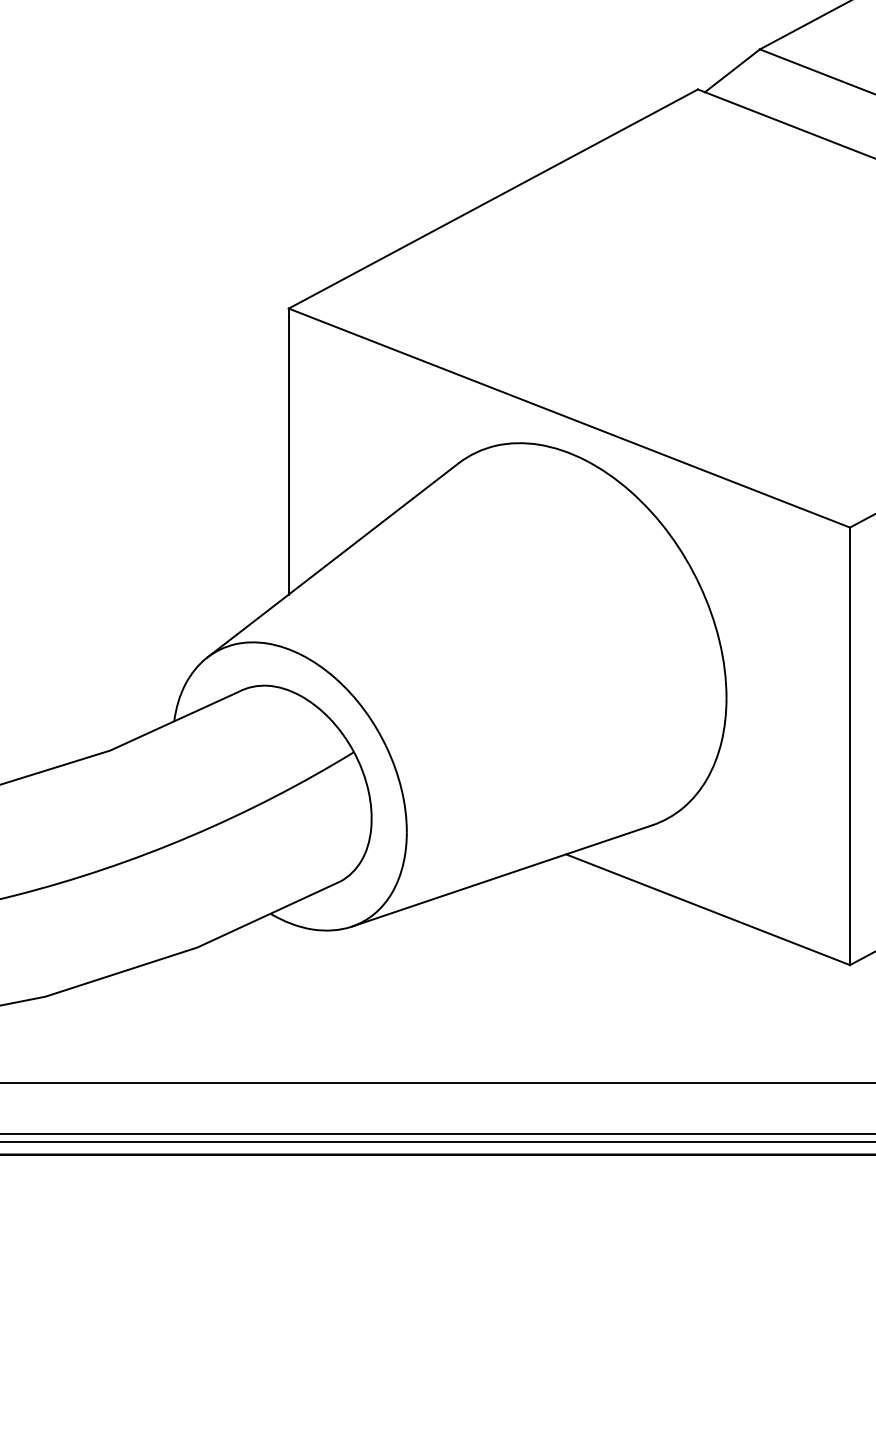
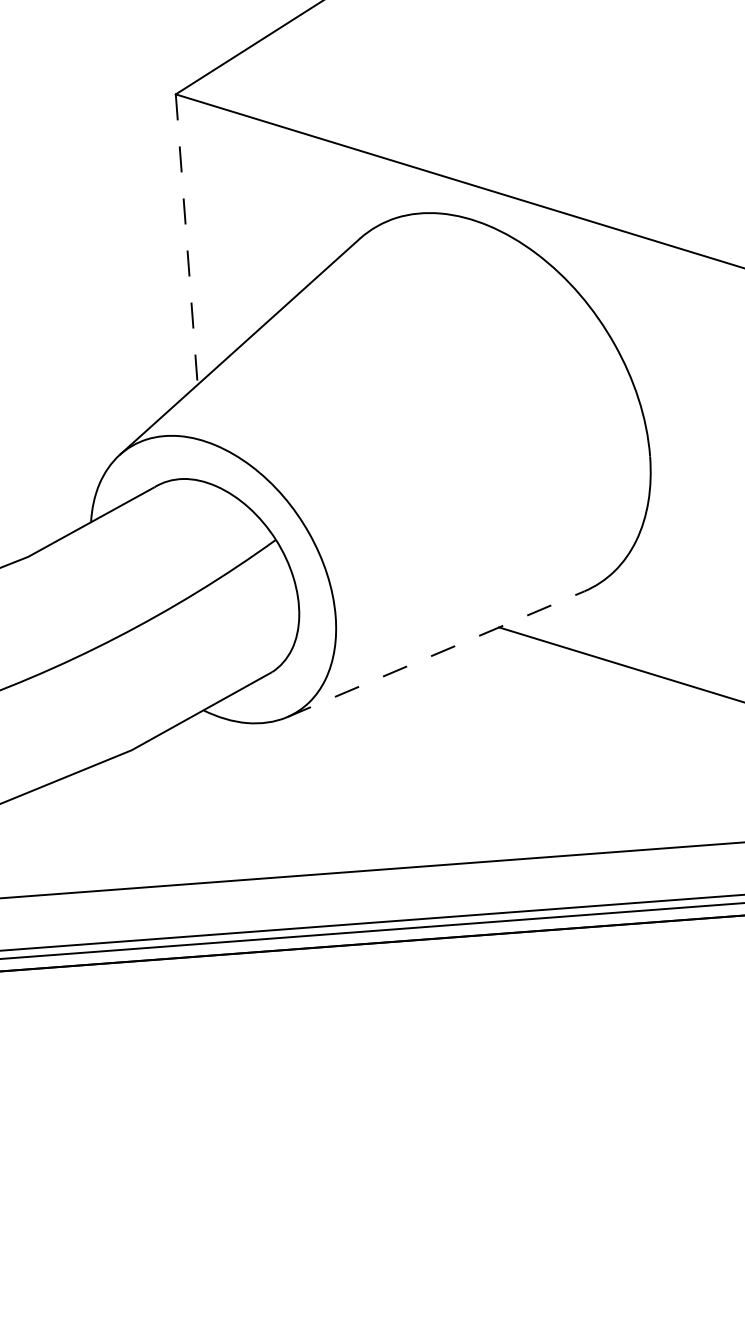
line: (288, 451) -> (186, 239), solid -> dashed
line: (502, 876) -> (436, 654), solid -> dashed

